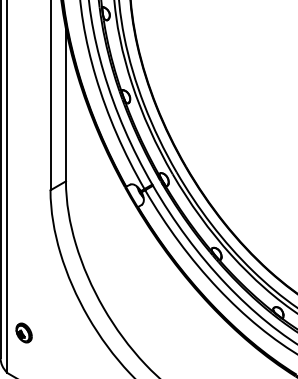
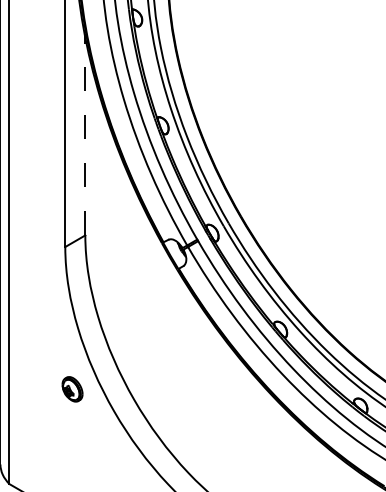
line: (65, 103) -> (84, 134), solid -> dashed
part: (23, 332) -> (71, 388), moved

